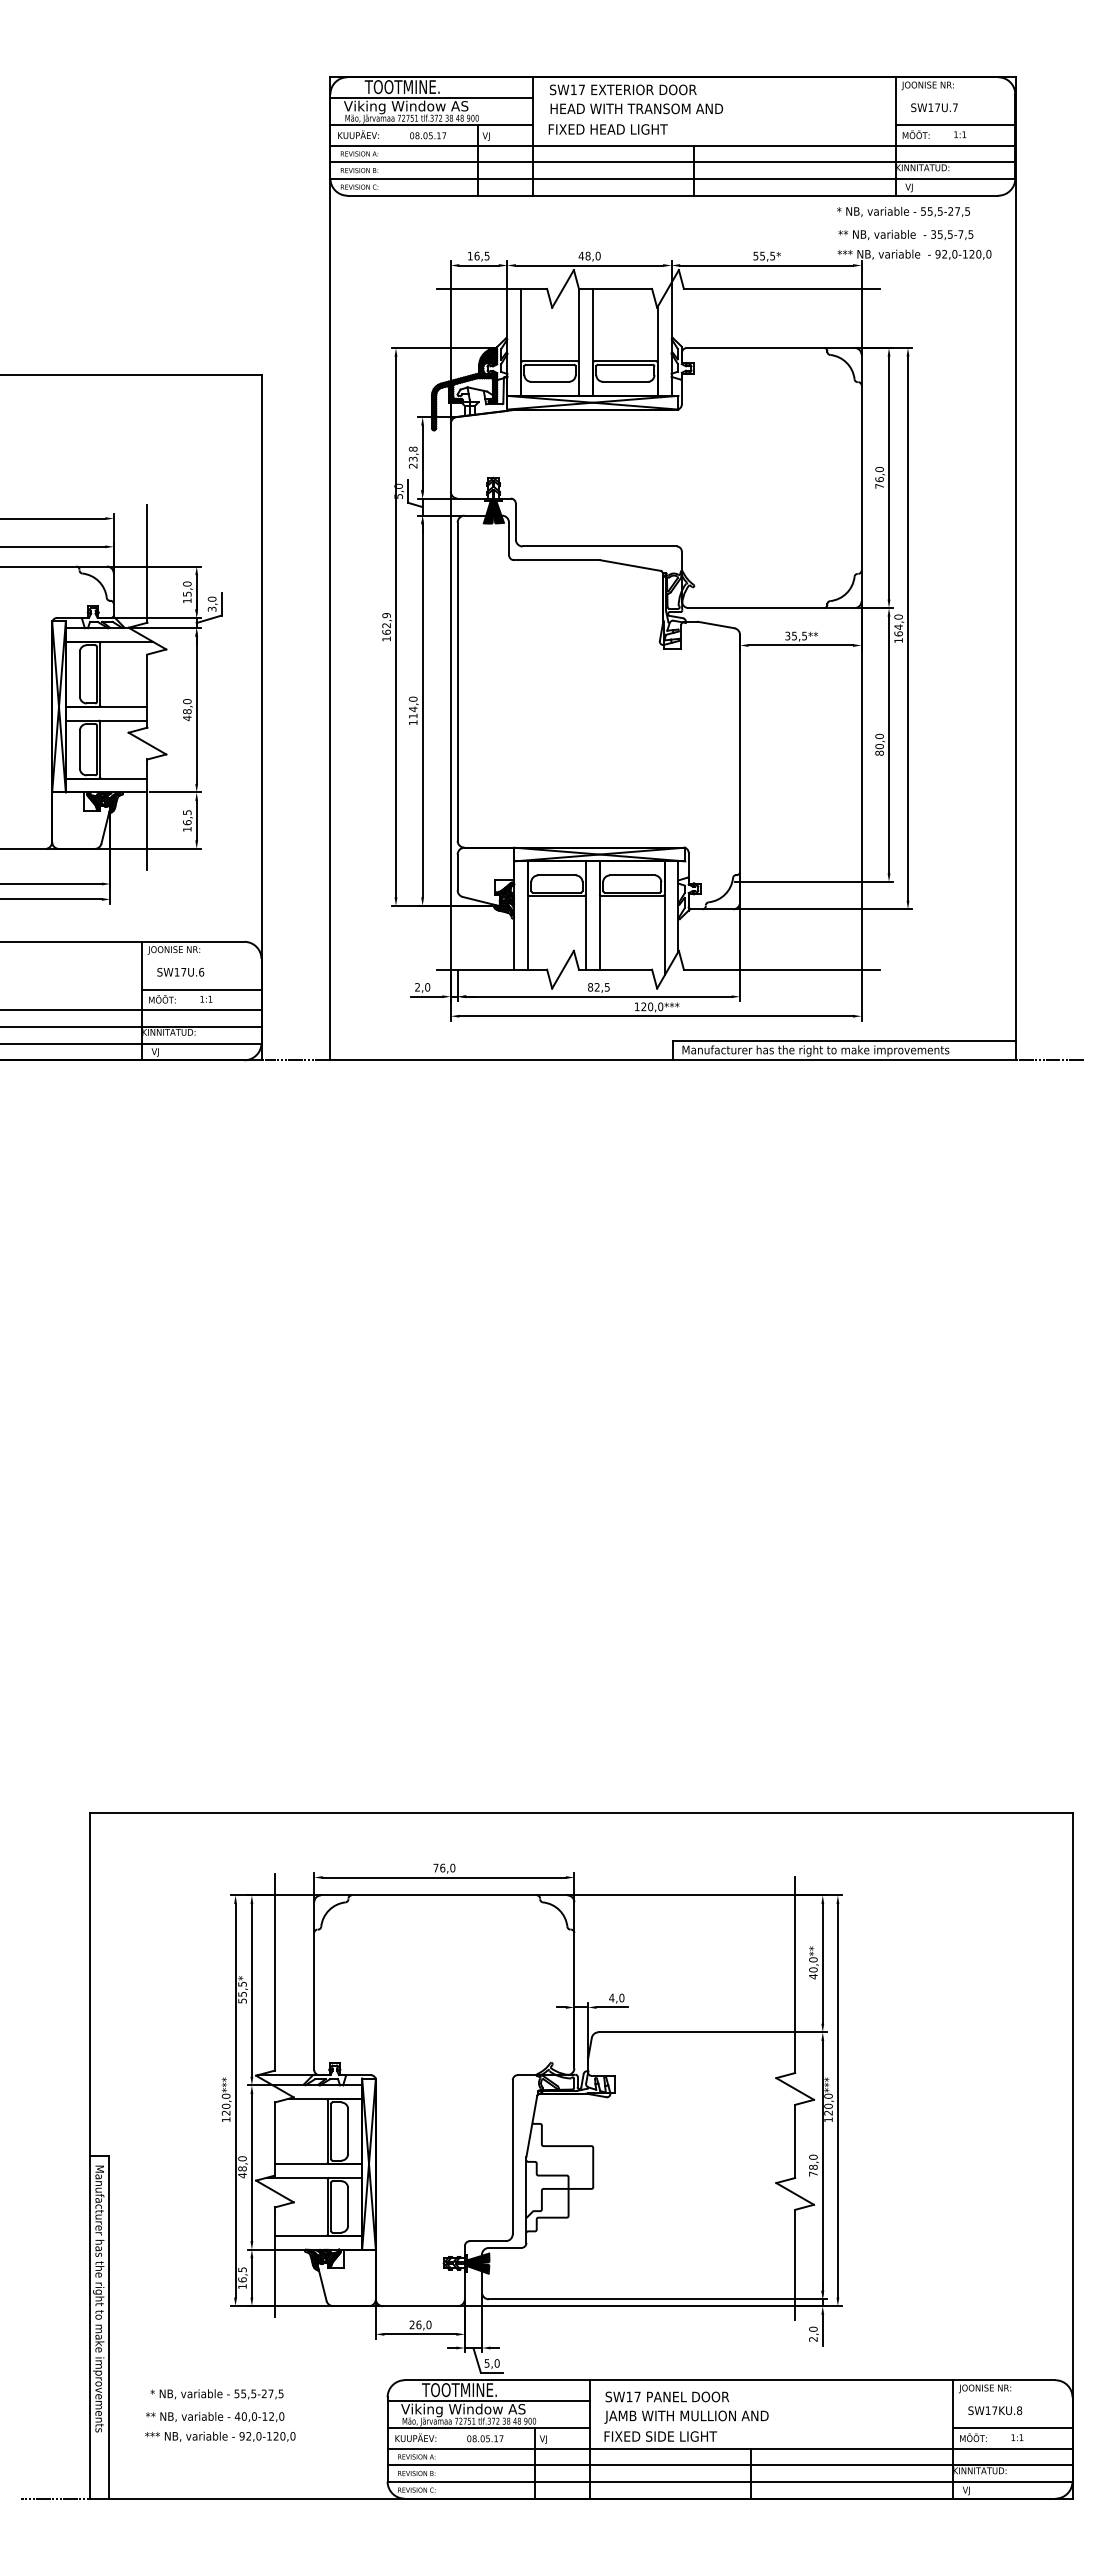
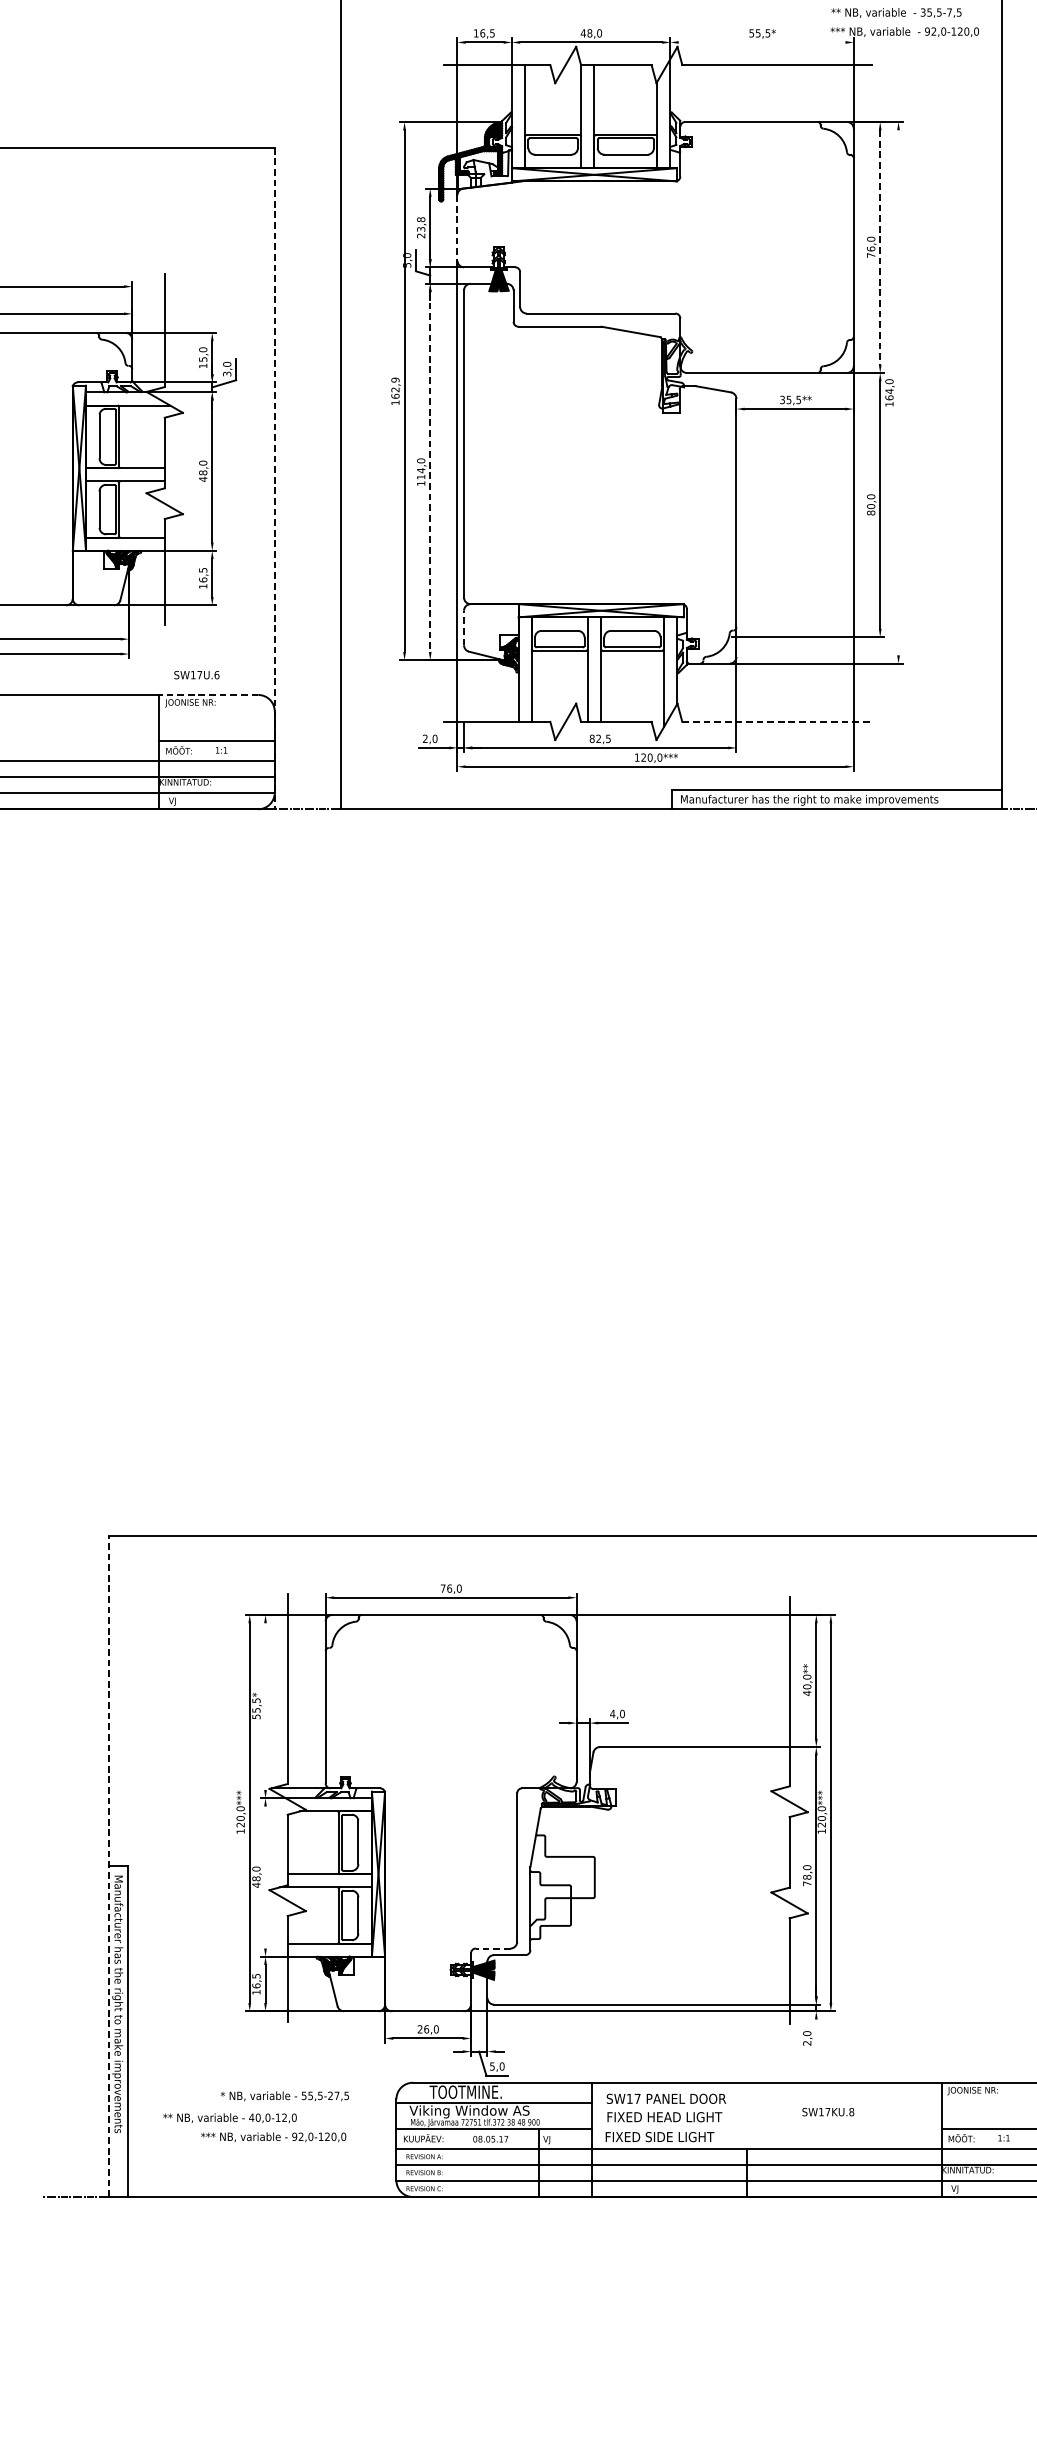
line: (766, 265) -> (761, 42), removed
line: (450, 457) -> (457, 227), solid -> dashed
line: (889, 478) -> (880, 247), solid -> dashed
line: (908, 628) -> (898, 392), removed
line: (422, 710) -> (430, 471), solid -> dashed
line: (261, 717) -> (274, 478), solid -> dashed
line: (457, 872) -> (463, 628), solid -> dashed
line: (192, 941) -> (208, 694), solid -> dashed
line: (782, 969) -> (777, 721), solid -> dashed
text: (180, 972) -> (196, 675), moved
line: (251, 1989) -> (265, 1705), removed
line: (89, 2155) -> (108, 1865), solid -> dashed
line: (251, 2167) -> (265, 1877), removed
line: (487, 2241) -> (492, 1948), solid -> dashed
line: (822, 2329) -> (816, 2033), removed
text: (216, 2394) -> (284, 2096), moved
text: (995, 2410) -> (828, 2111), moved
text: (686, 2416) -> (684, 2117), JAMB WITH MULLION AND -> FIXED HEAD LIGHT
text: (220, 2436) -> (273, 2137), moved

